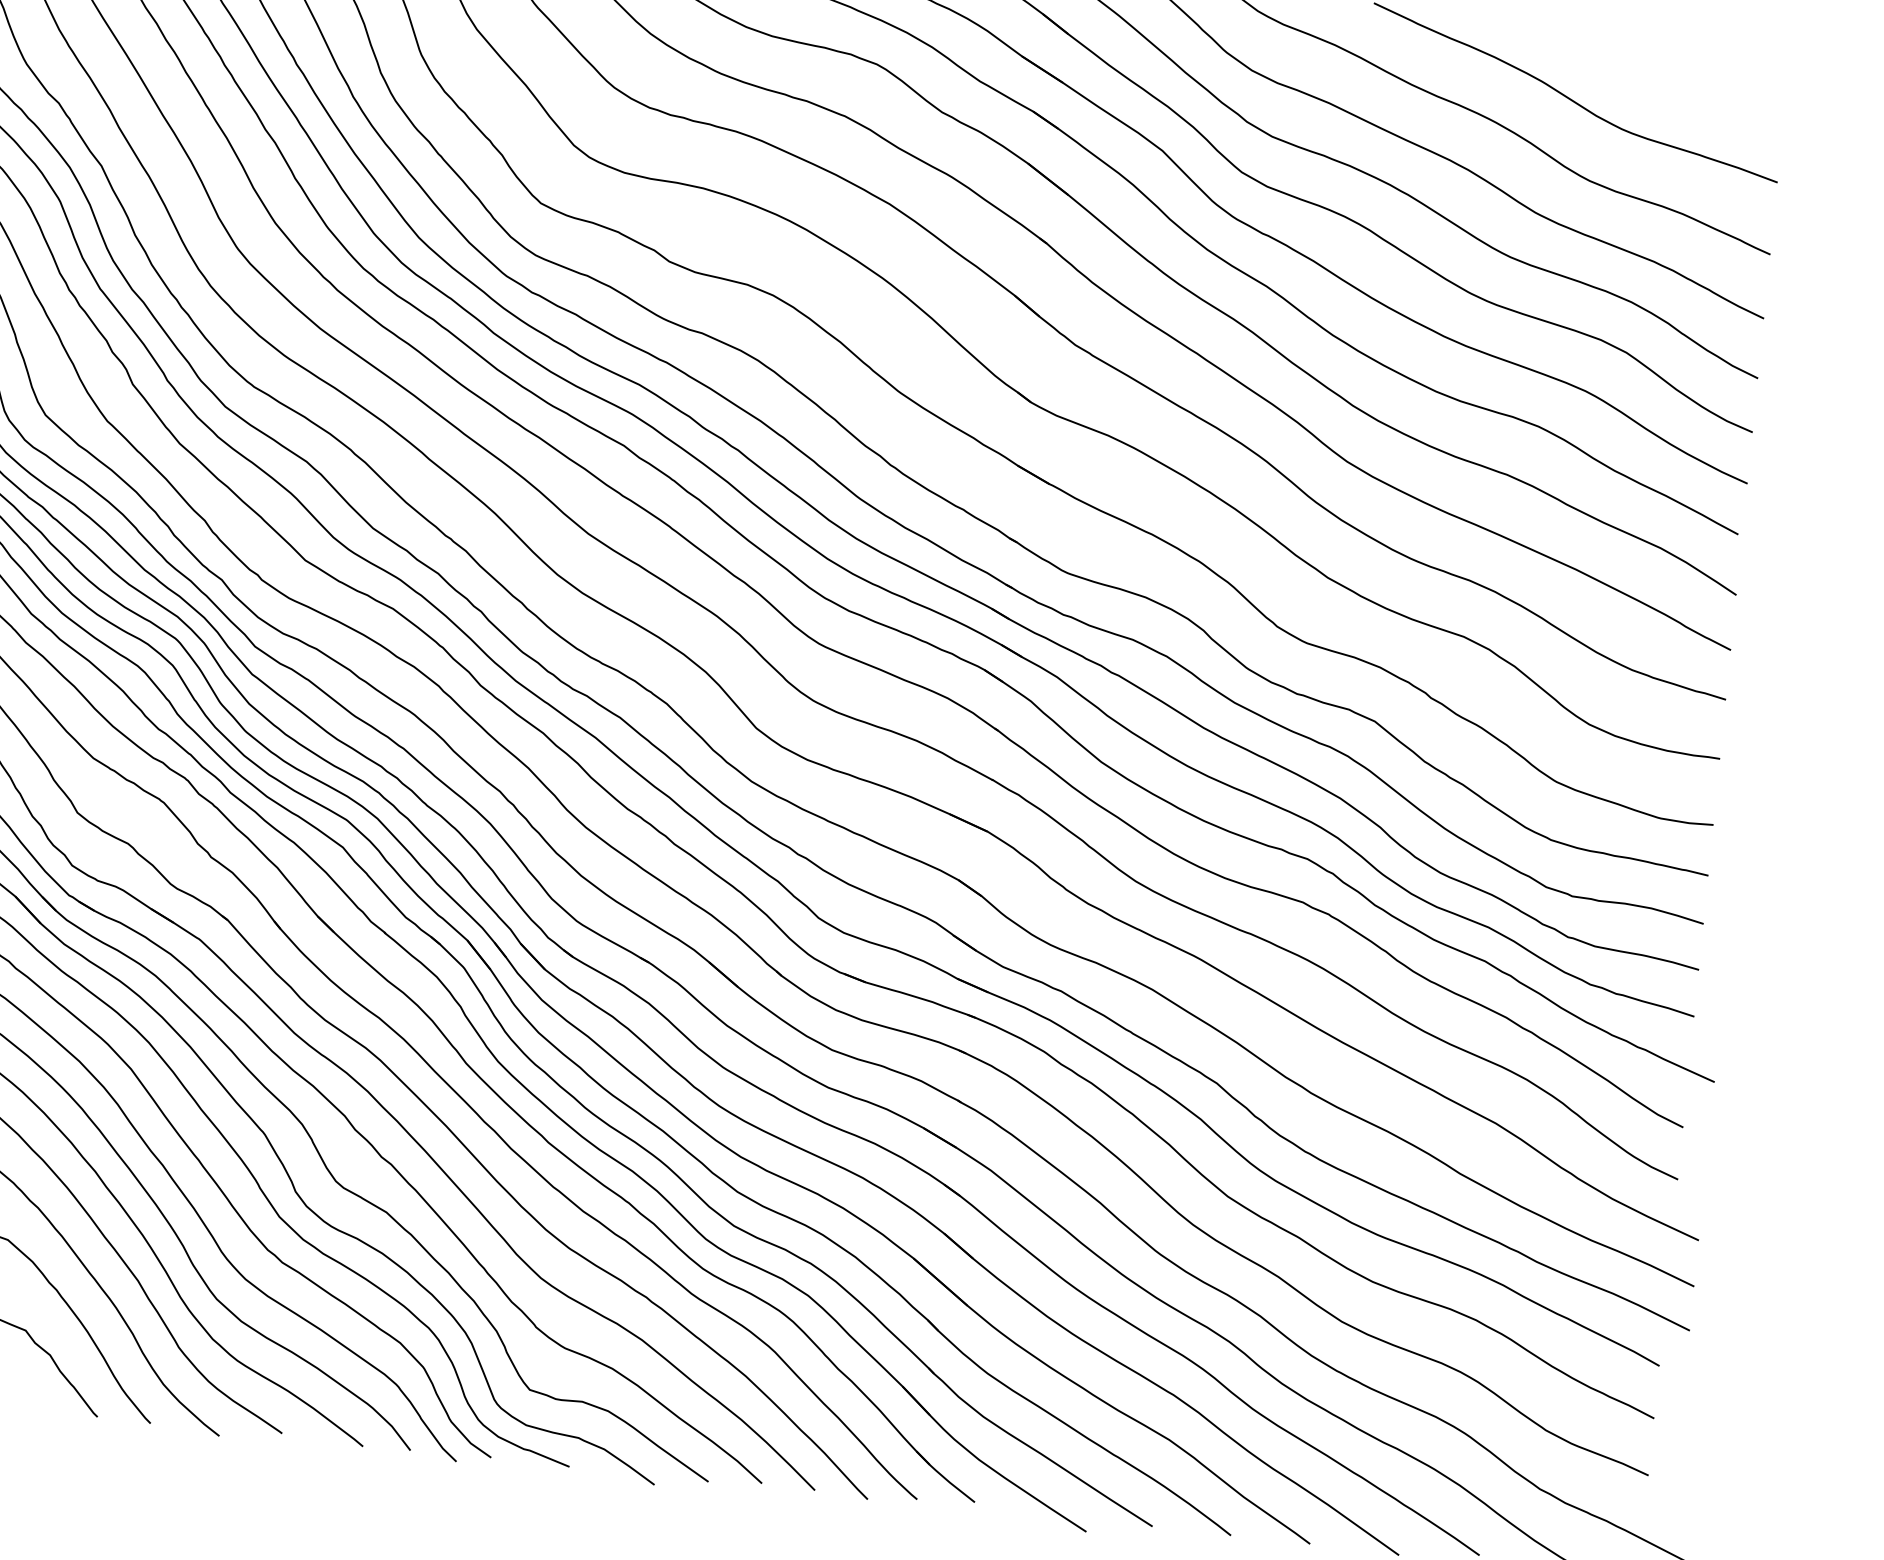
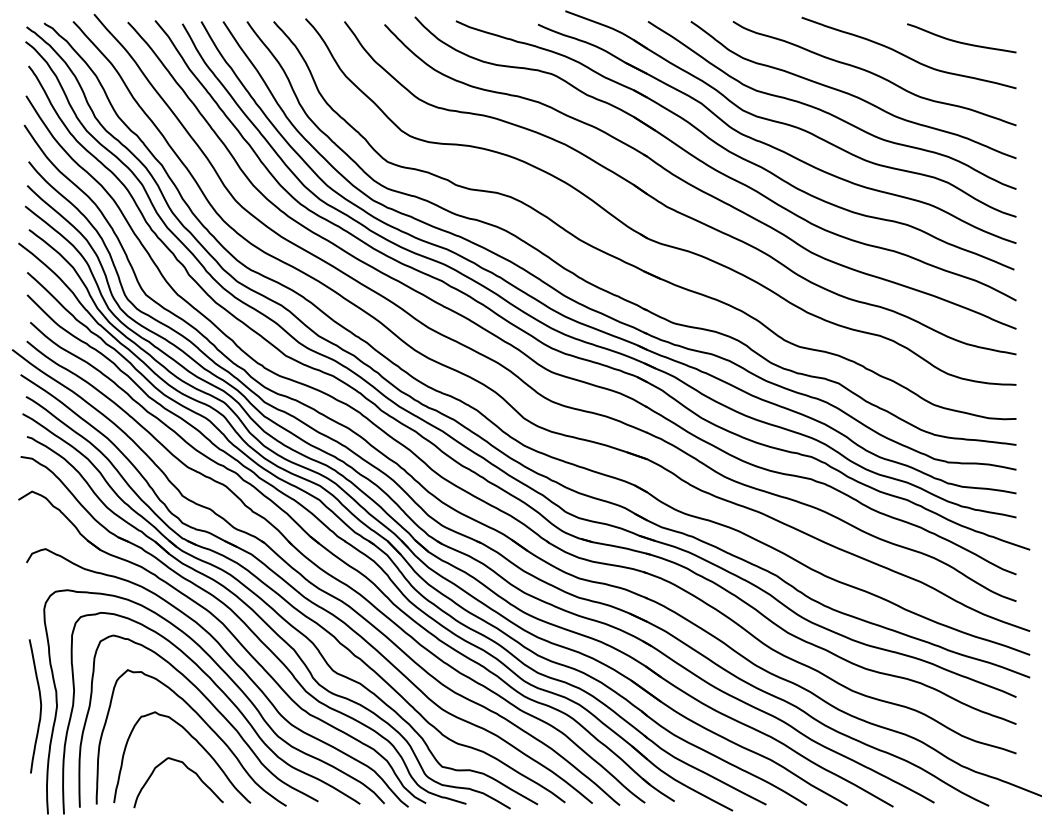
curve: (1677, 80) -> (960, 41), added

